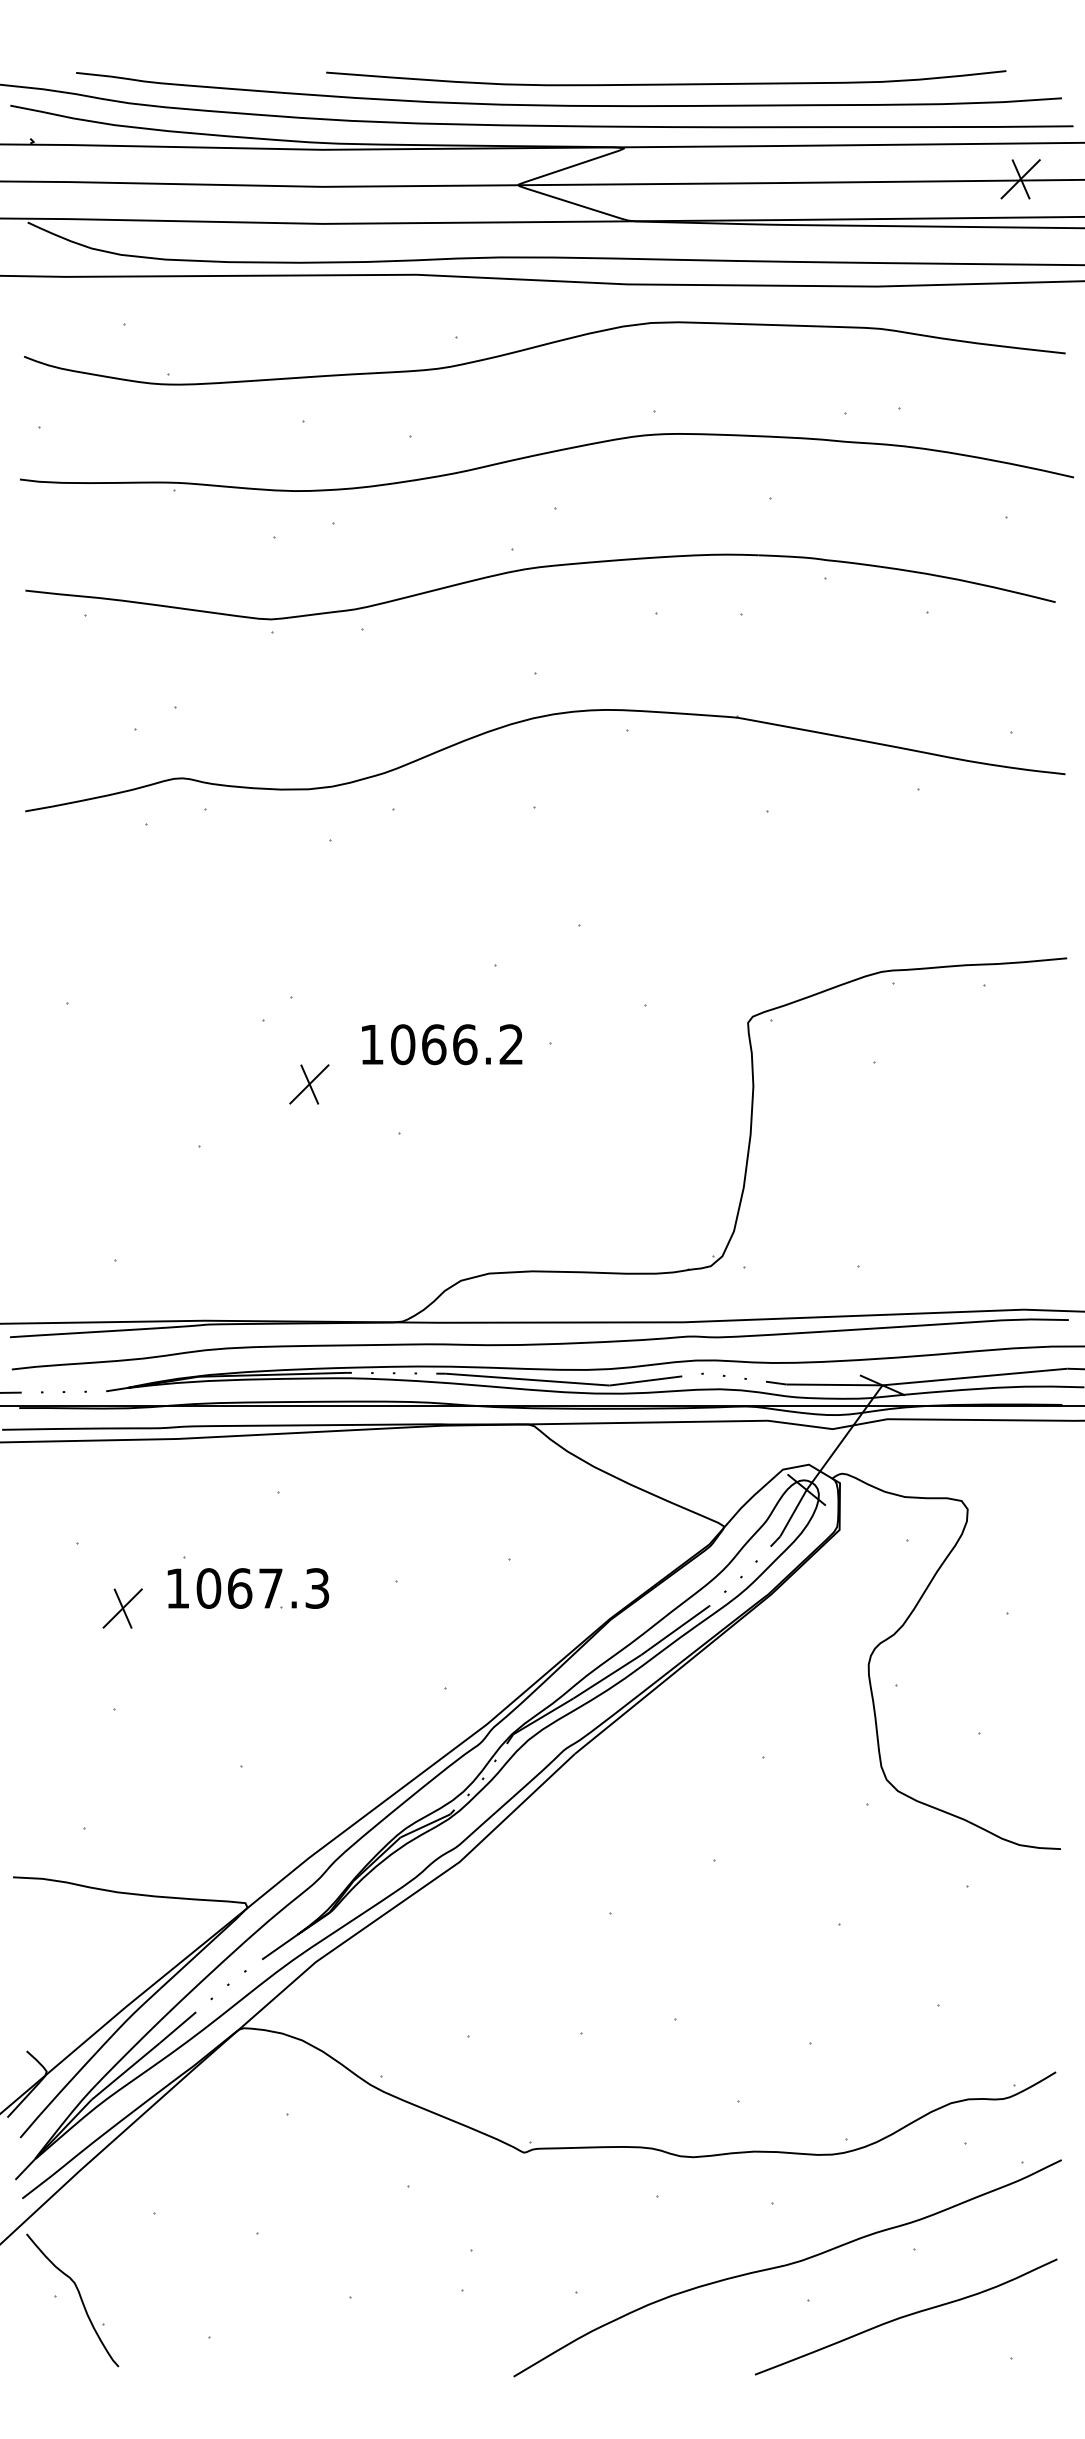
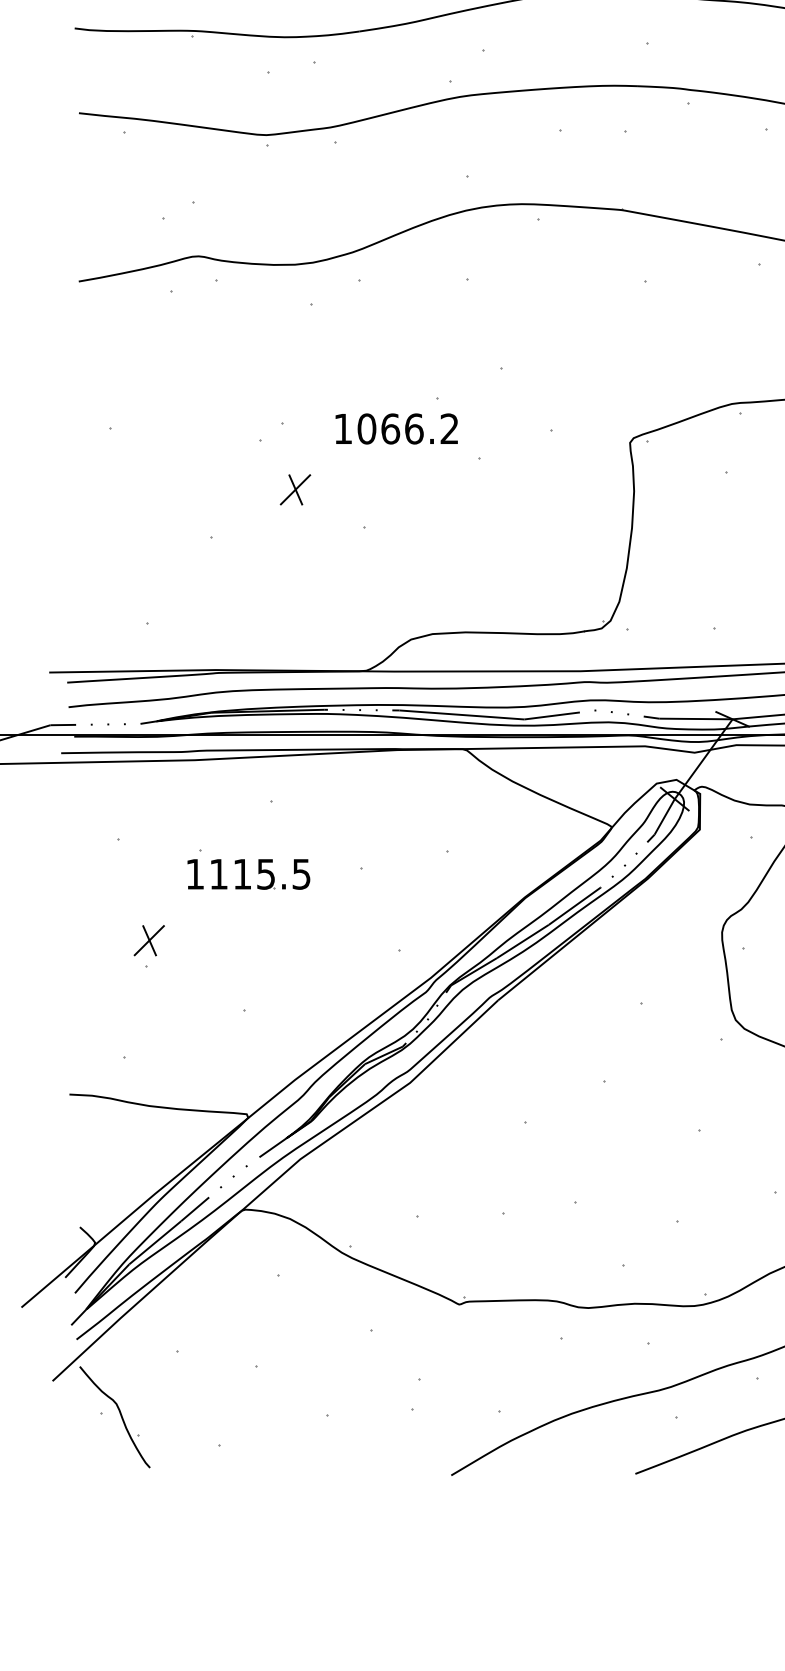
text: (442, 1044) -> (397, 428), moved
text: (262, 1588) -> (259, 874), 1067.3 -> 1115.5
part: (122, 1608) -> (149, 940), moved

